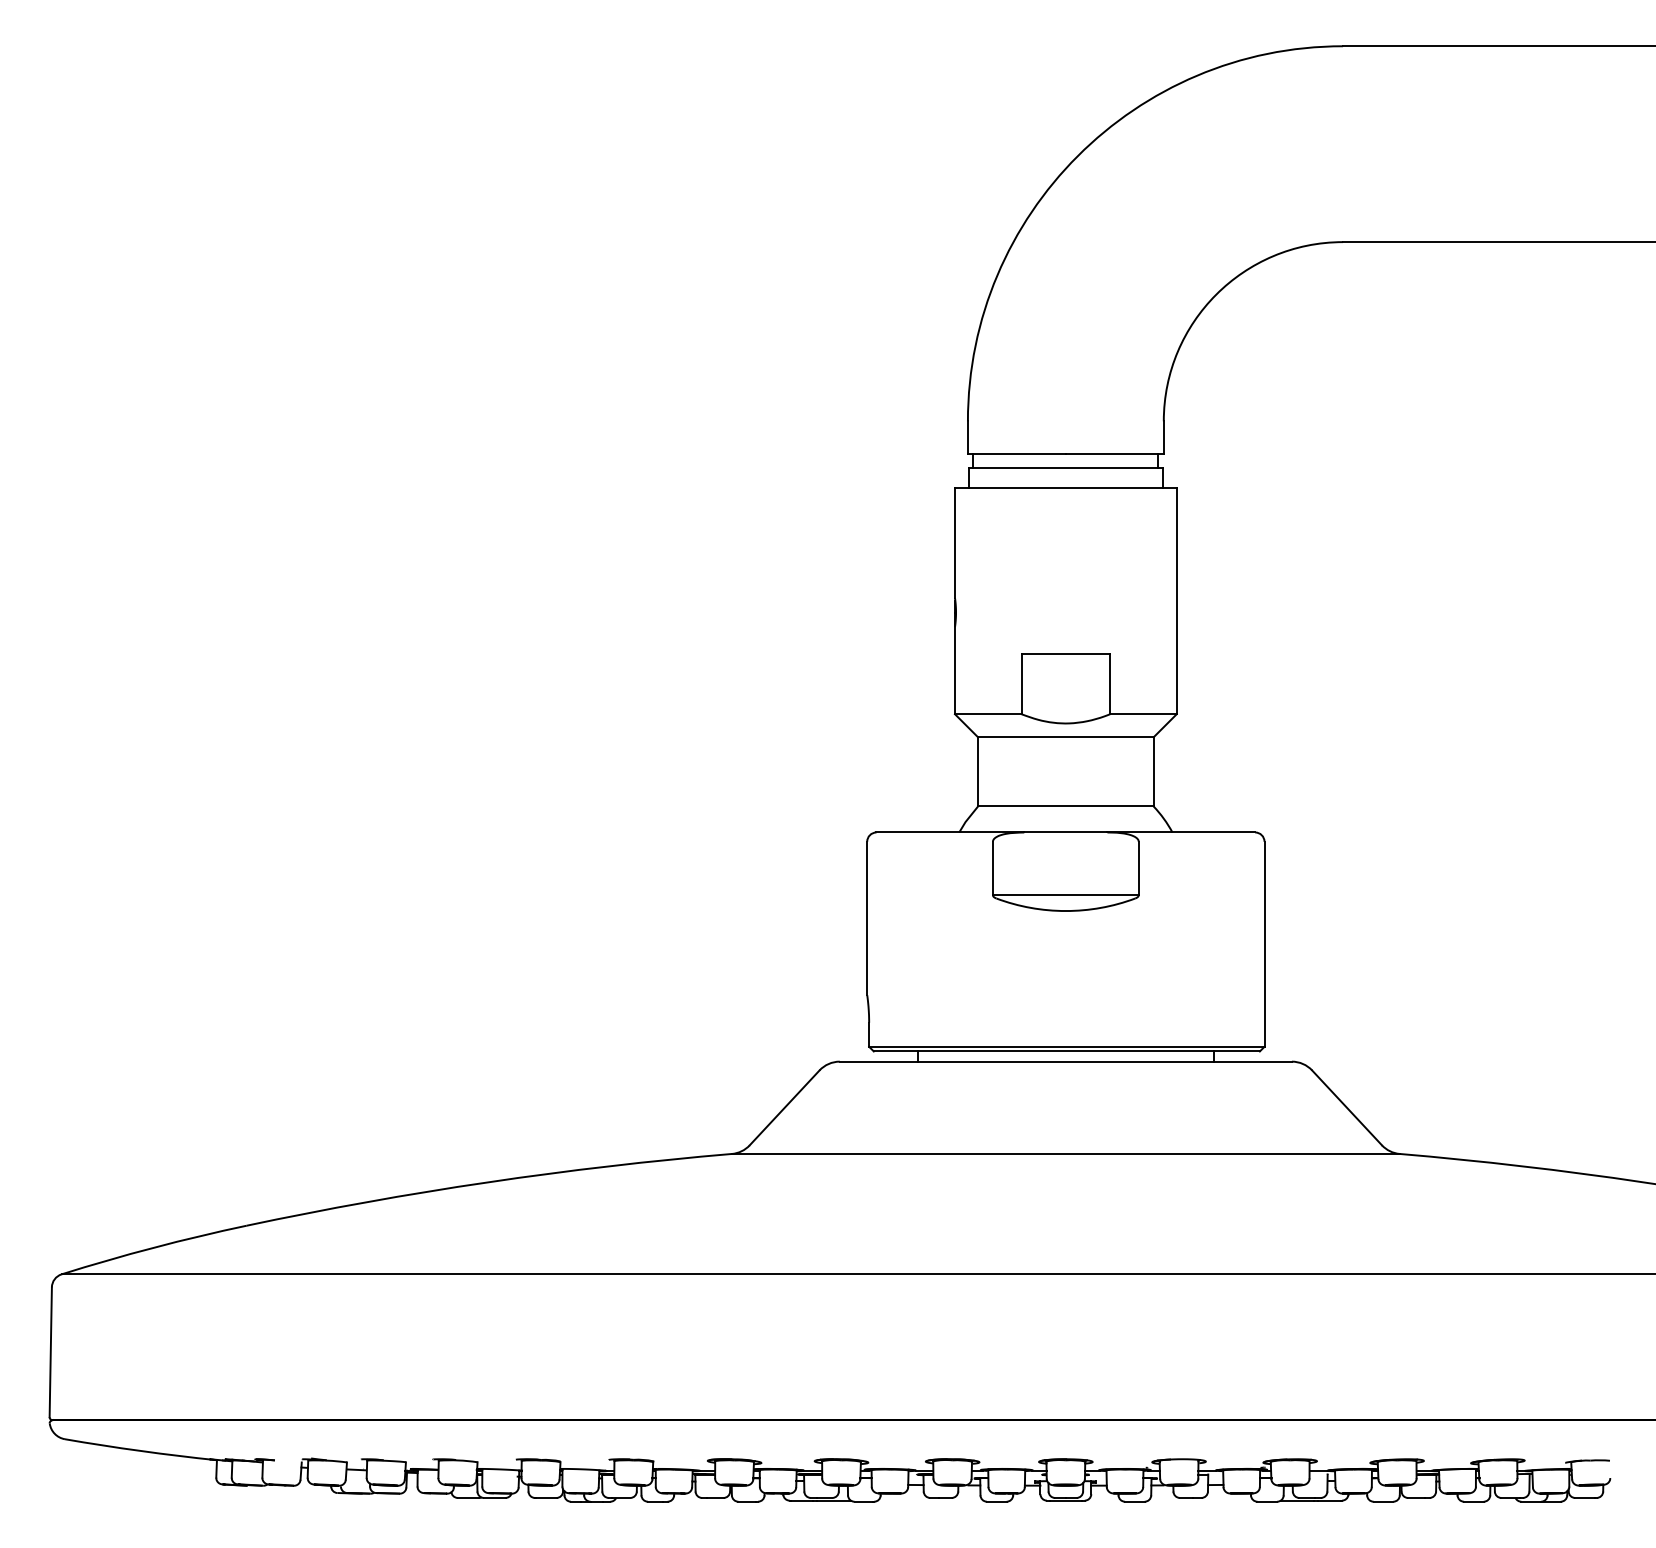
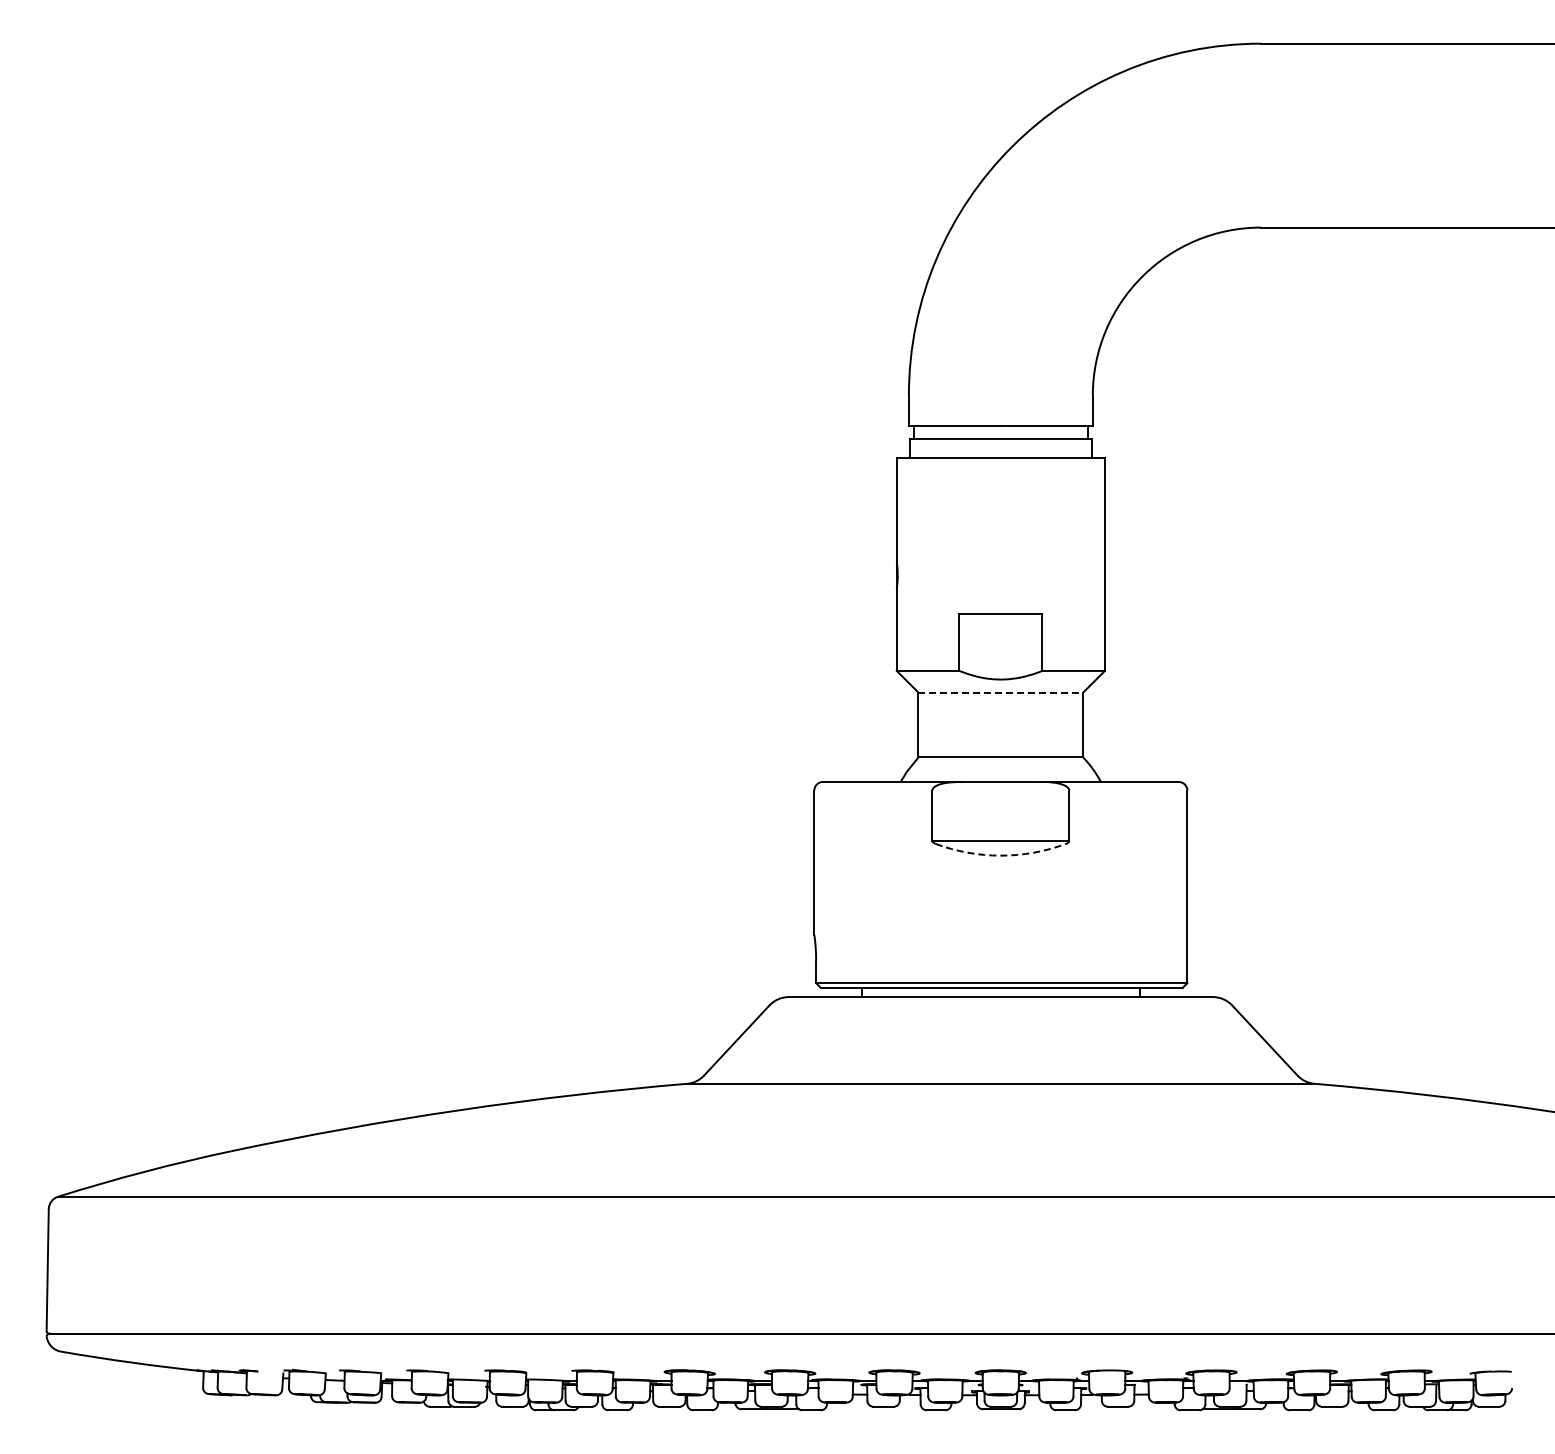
line: (1066, 737) -> (1001, 692), solid -> dashed
arc: (1065, 910) -> (1000, 855), solid -> dashed

